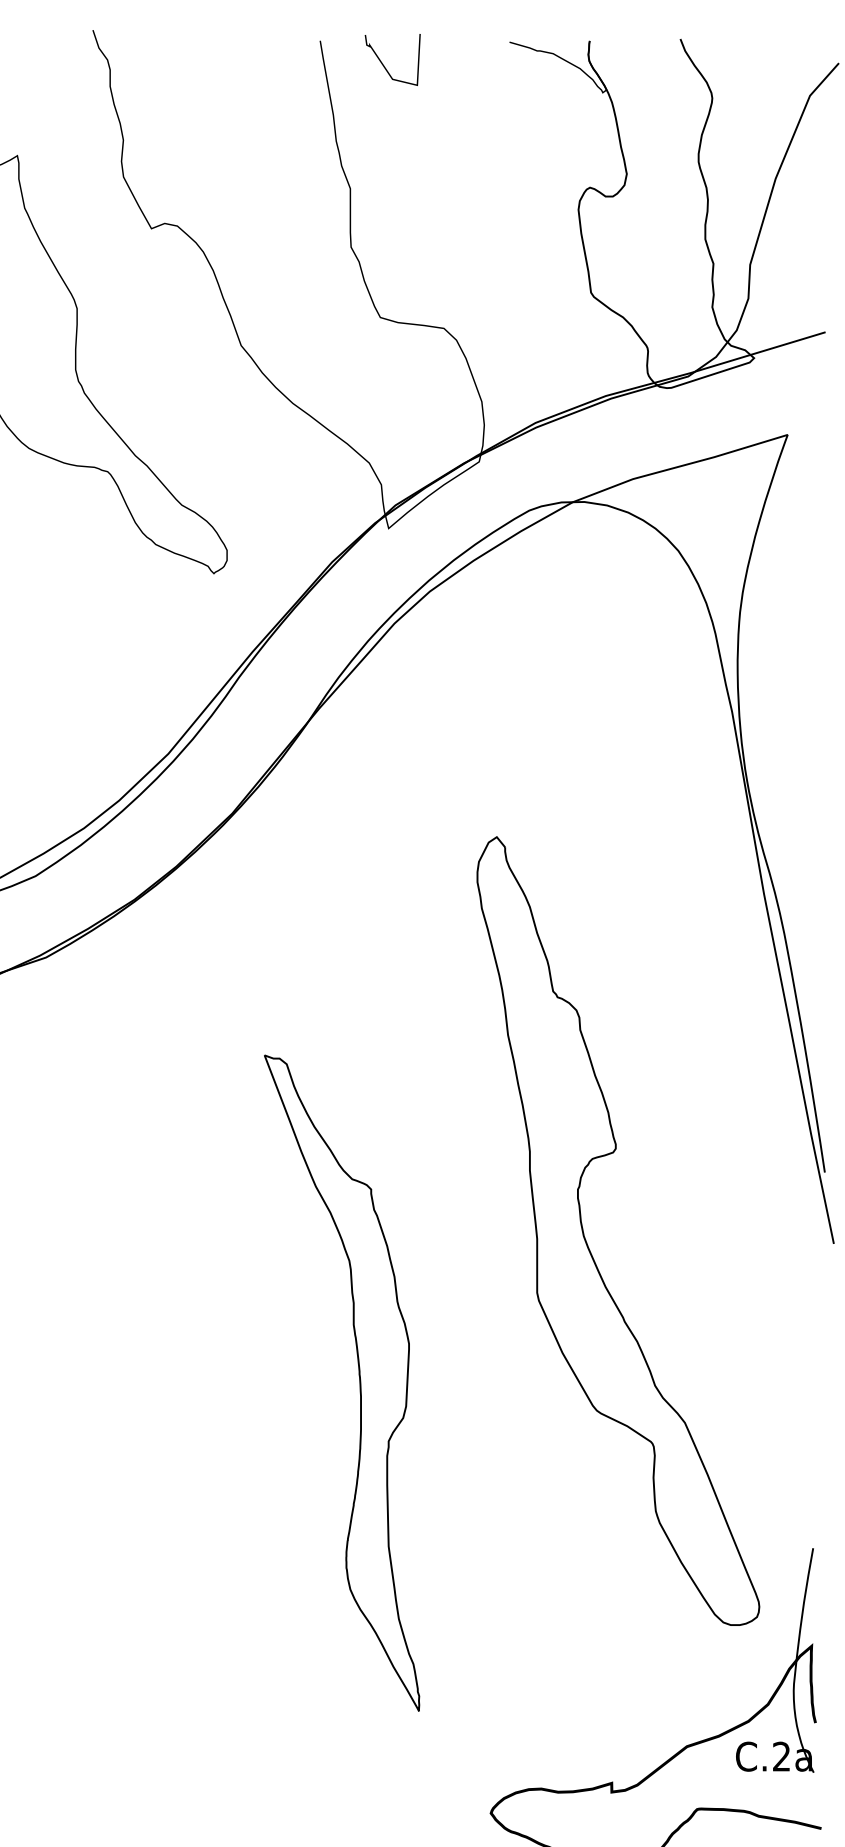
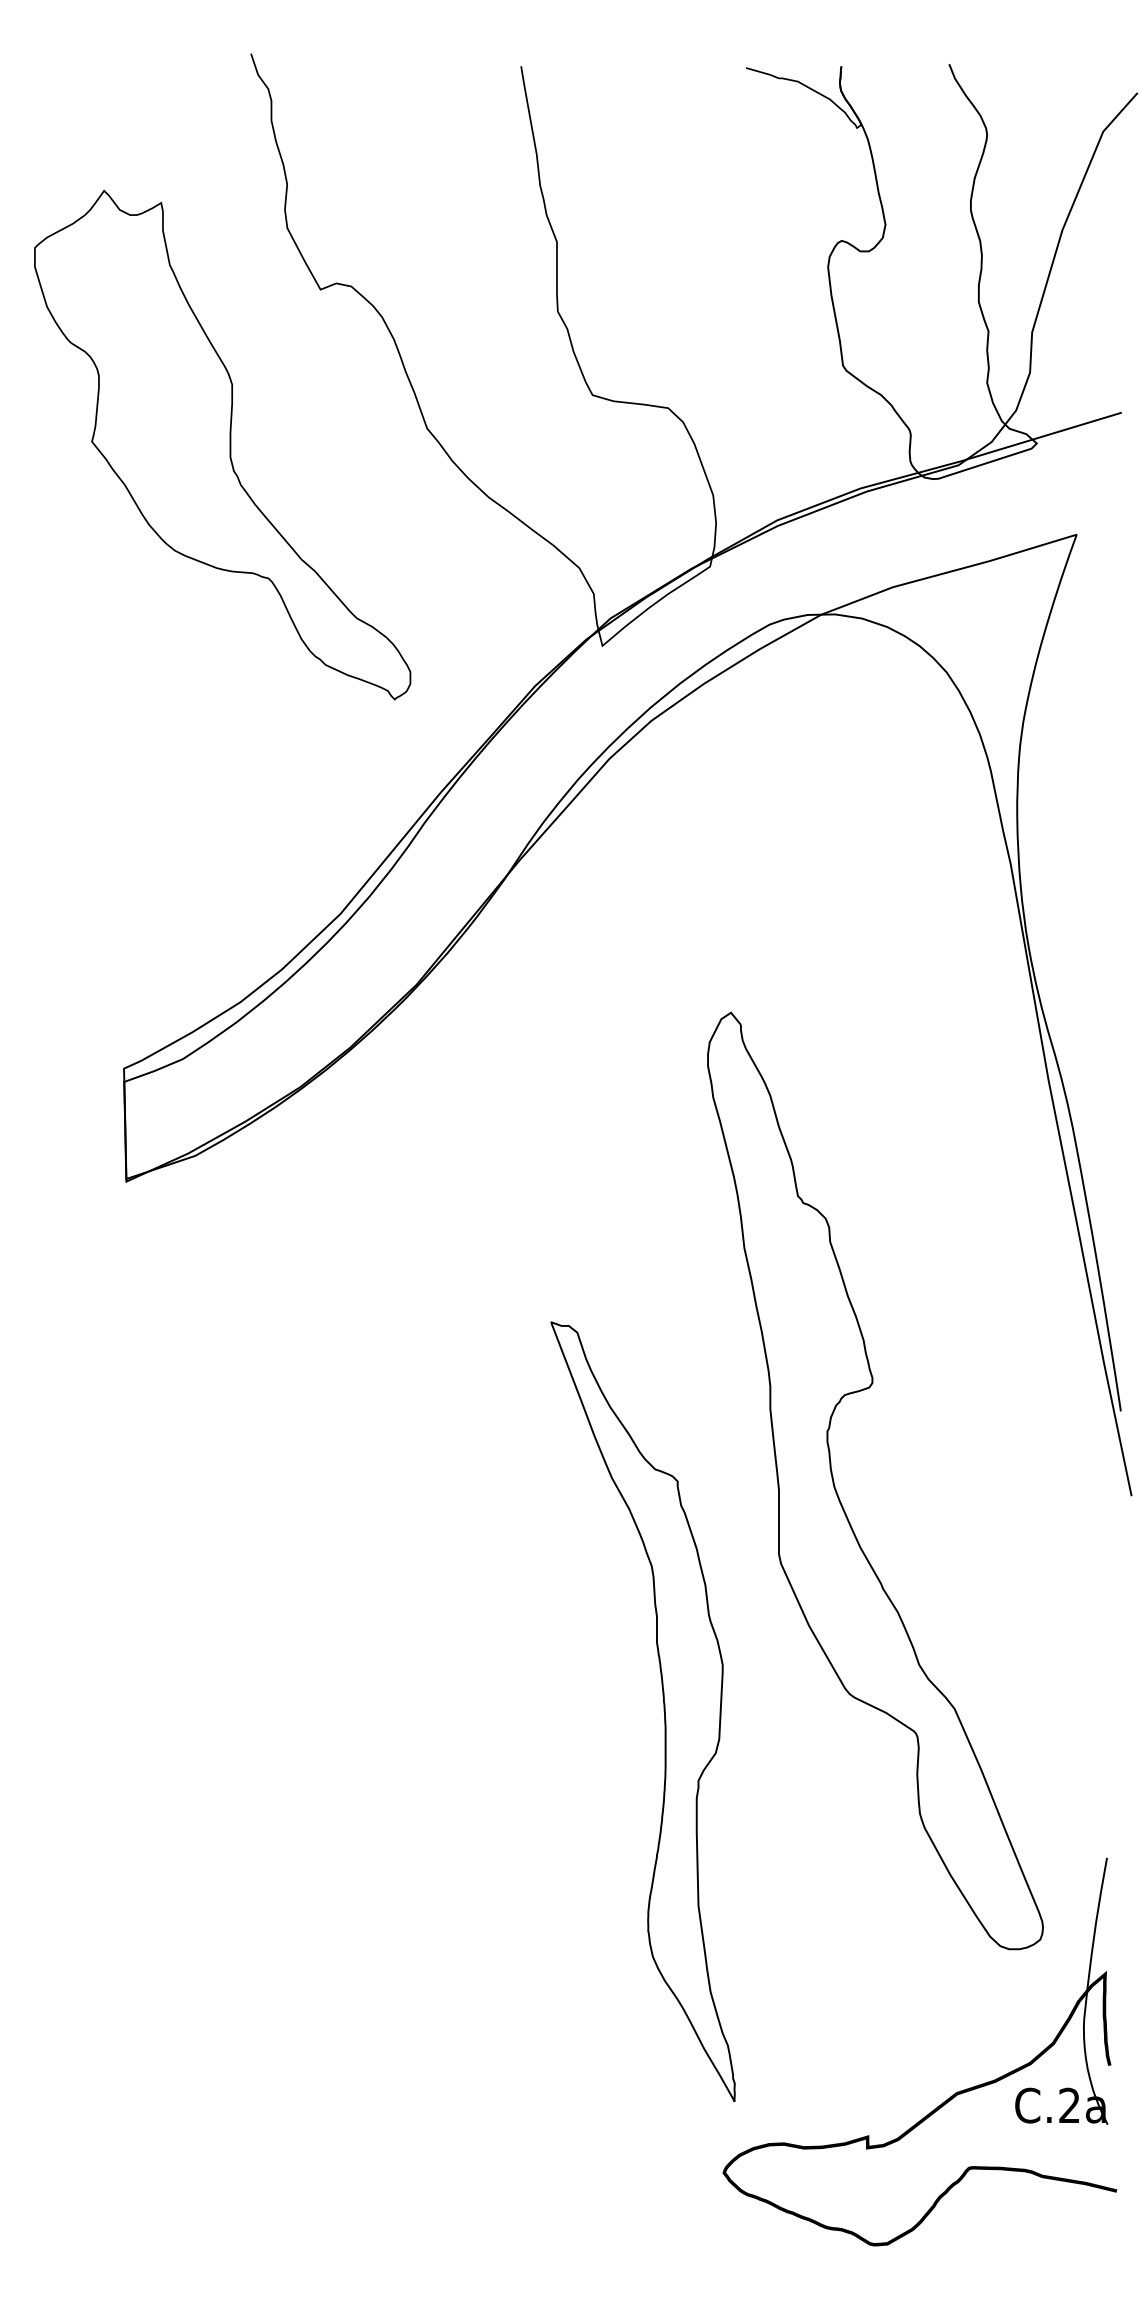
curve: (384, 65) -> (597, 95), removed
part: (359, 1383) -> (663, 1711), moved

